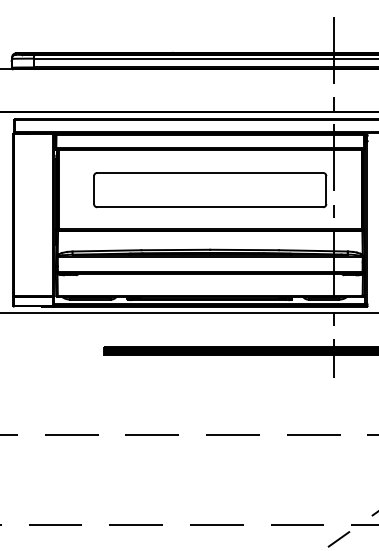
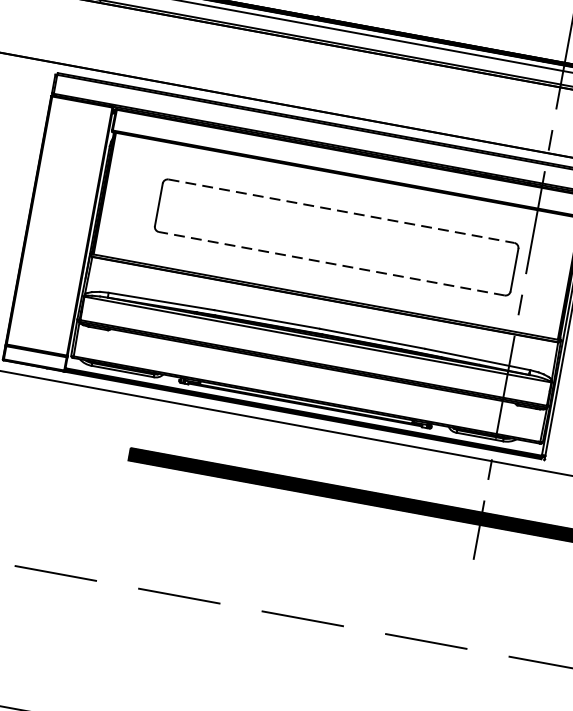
line: (210, 172) -> (342, 210), solid -> dashed
line: (210, 207) -> (332, 264), solid -> dashed

